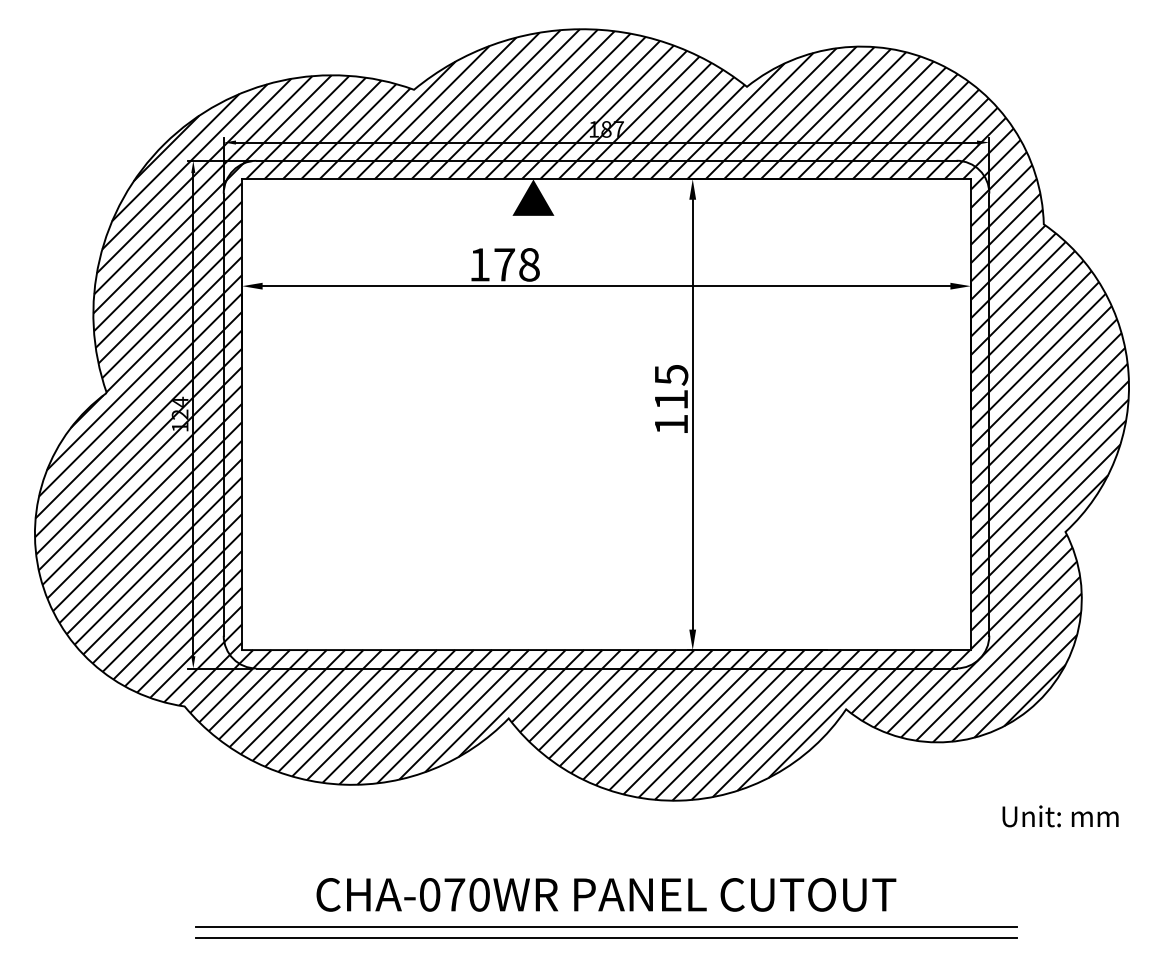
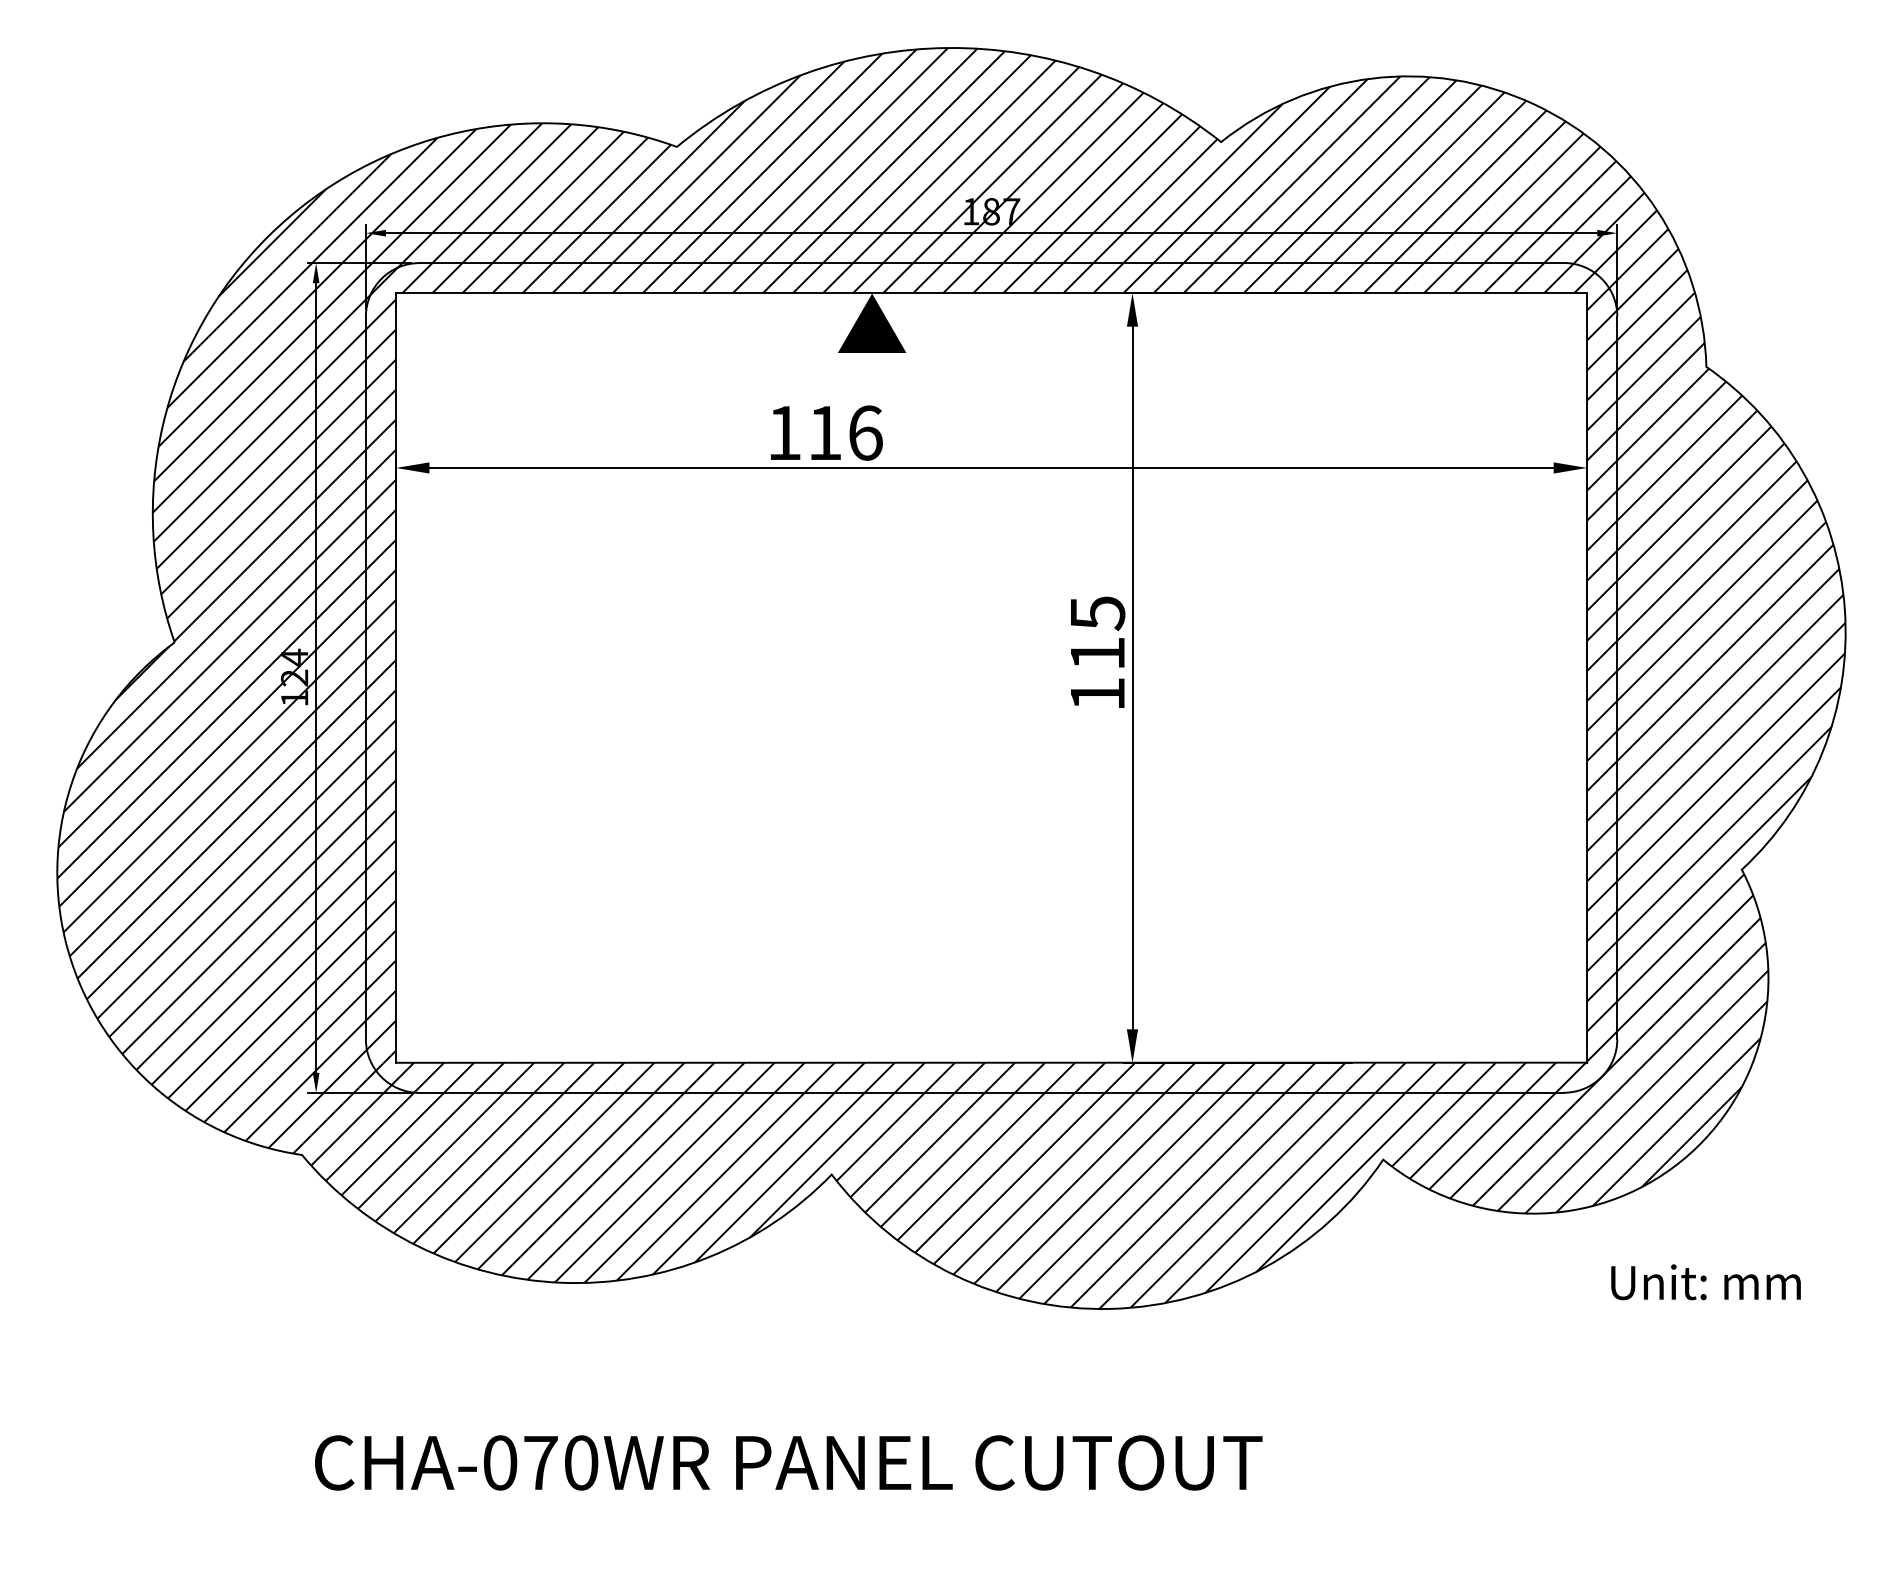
text: (516, 264) -> (844, 432), 178 -> 116
text: (1060, 816) -> (1705, 1282), moved
text: (606, 894) -> (788, 1462), moved
line: (606, 927) -> (991, 1516), removed
line: (606, 937) -> (991, 1532), removed

